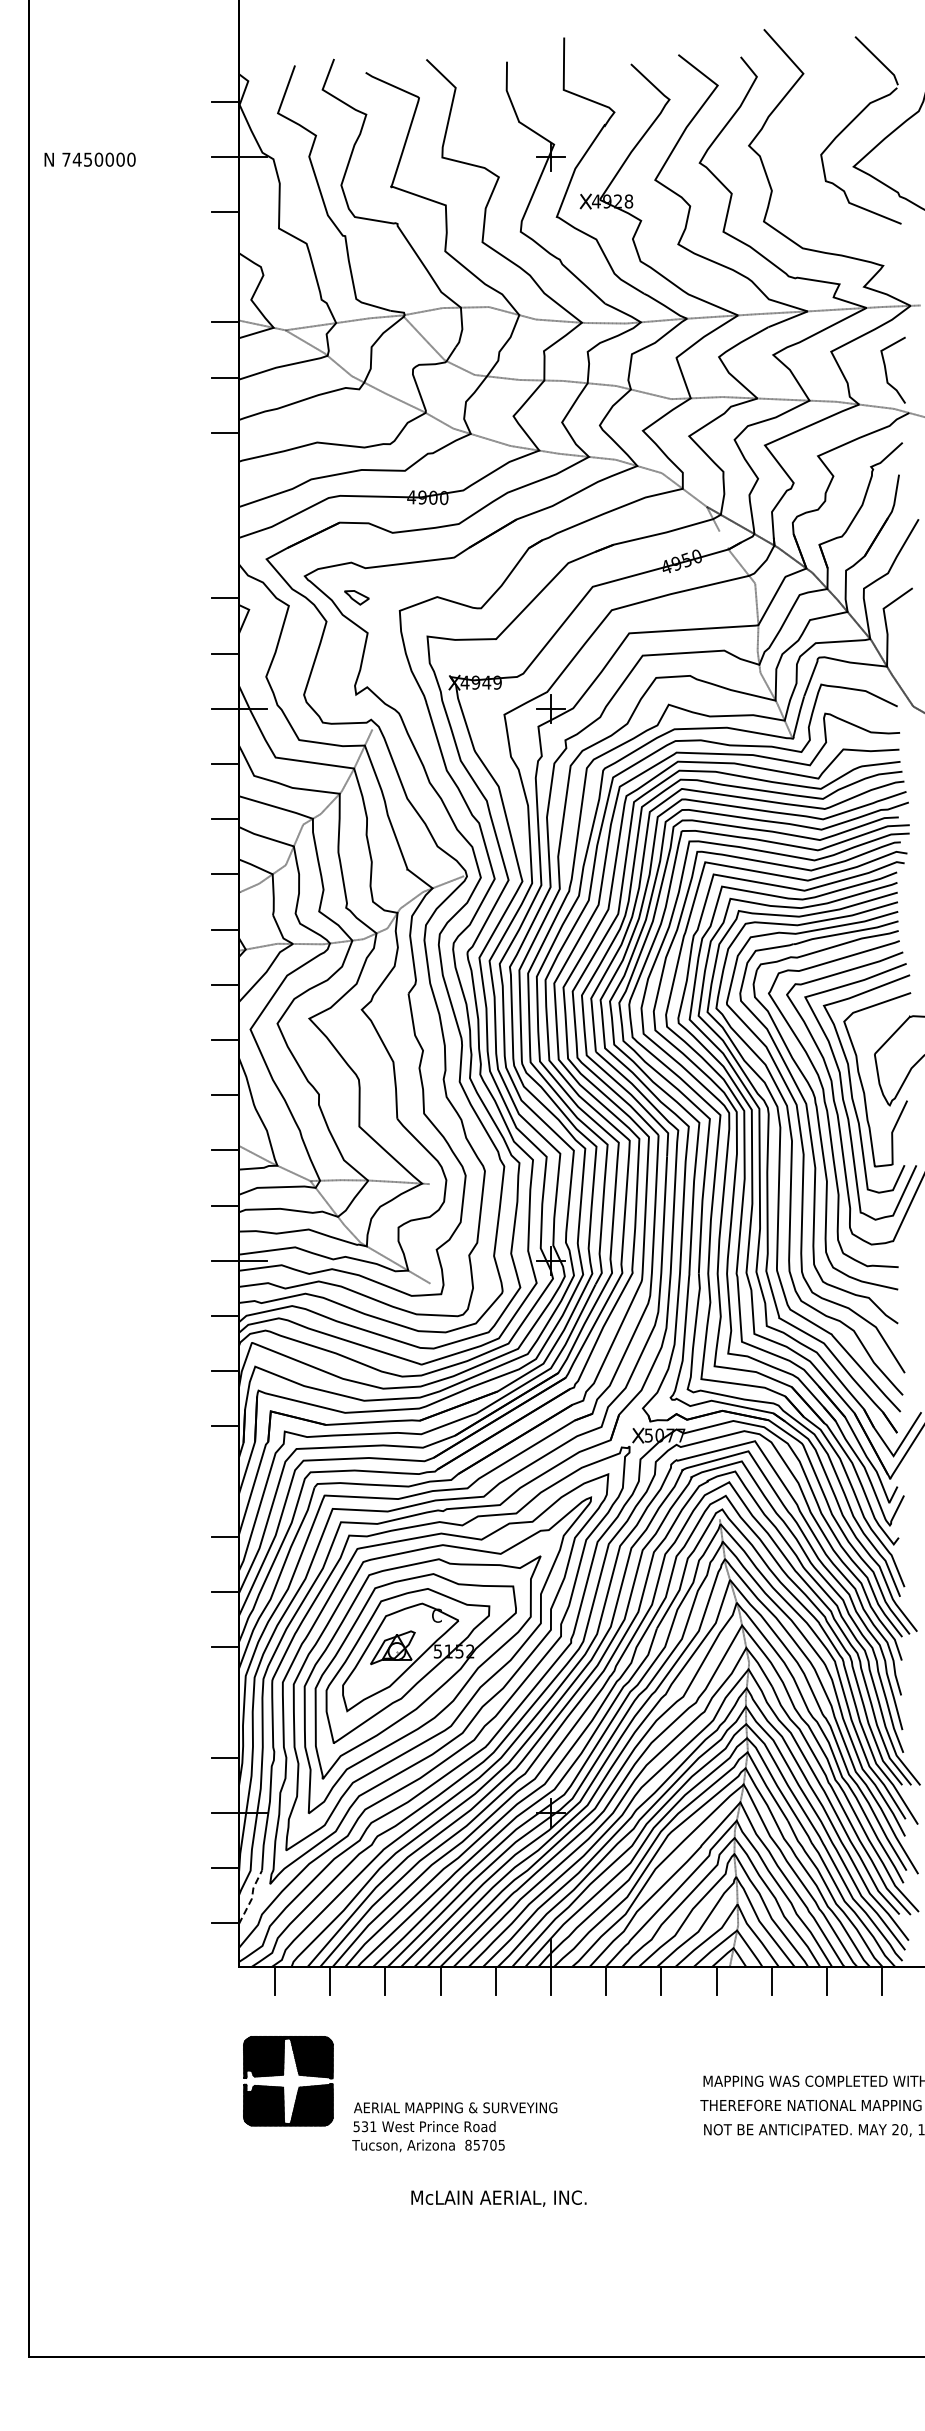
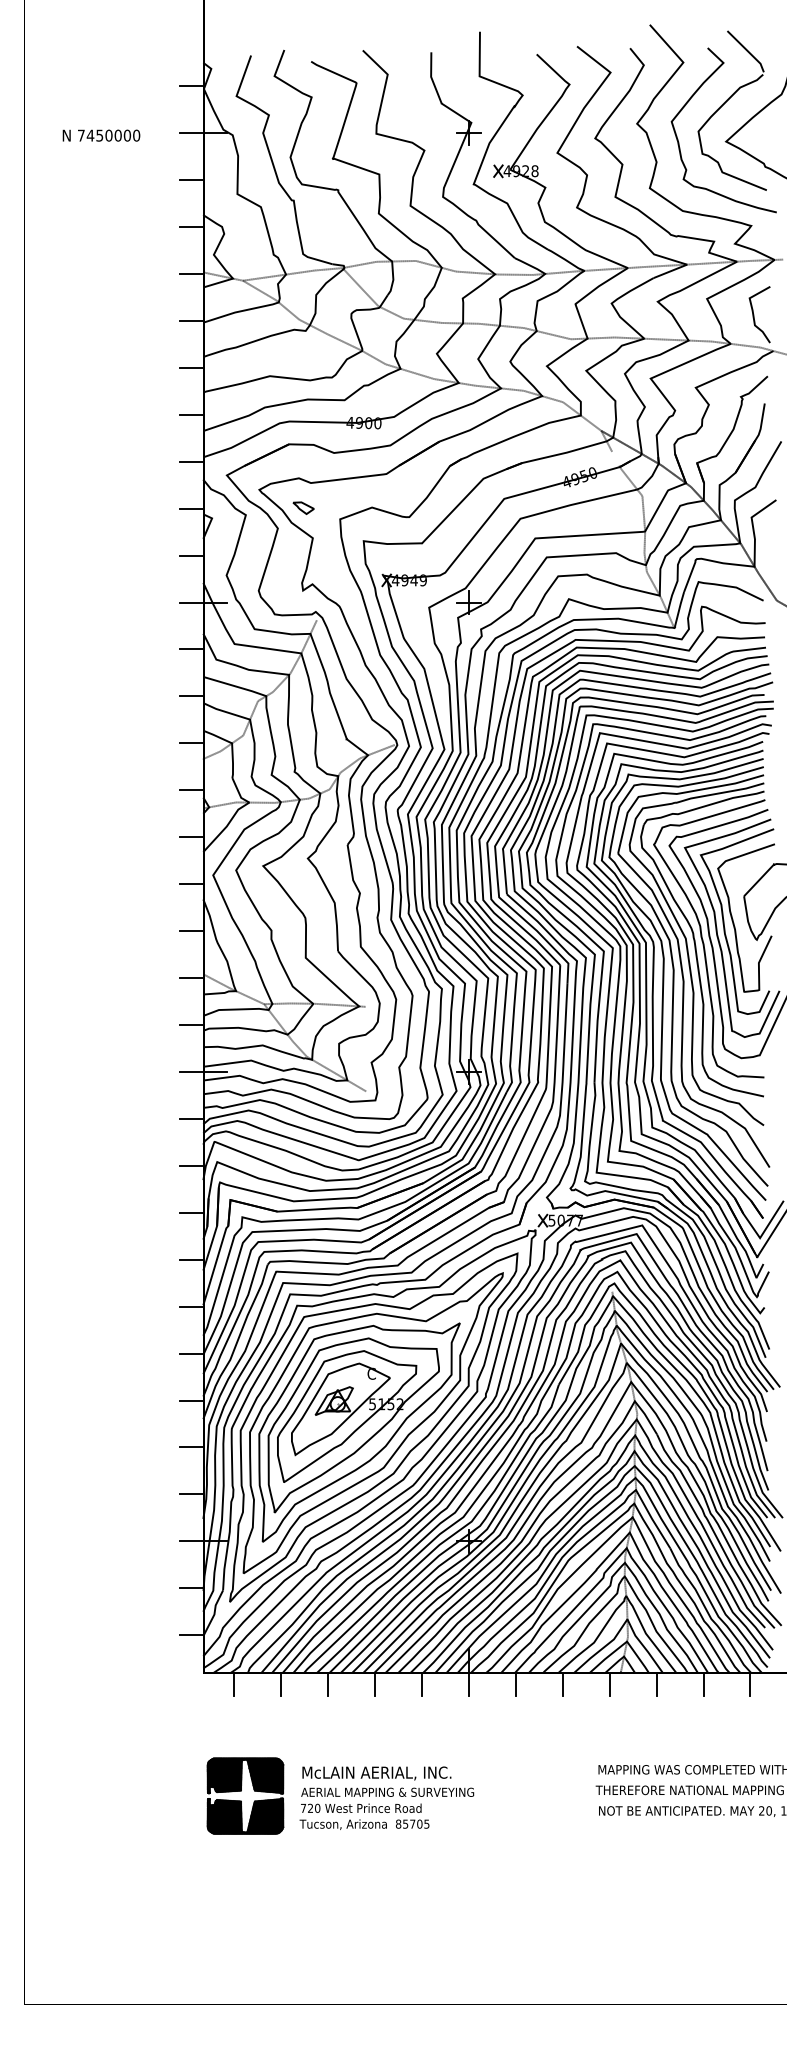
curve: (810, 119) -> (689, 101), added
text: (89, 159) -> (100, 135), moved
line: (225, 267) -> (191, 227), added
line: (225, 487) -> (191, 414), added
line: (225, 543) -> (191, 462), added
line: (225, 1481) -> (191, 1259), added
line: (225, 1702) -> (191, 1447), added
line: (252, 1897) -> (214, 1613), dashed -> solid
part: (283, 2086) -> (241, 1800), moved
text: (364, 2126) -> (310, 1808), 531 -> 720
text: (498, 2198) -> (376, 1773), moved

